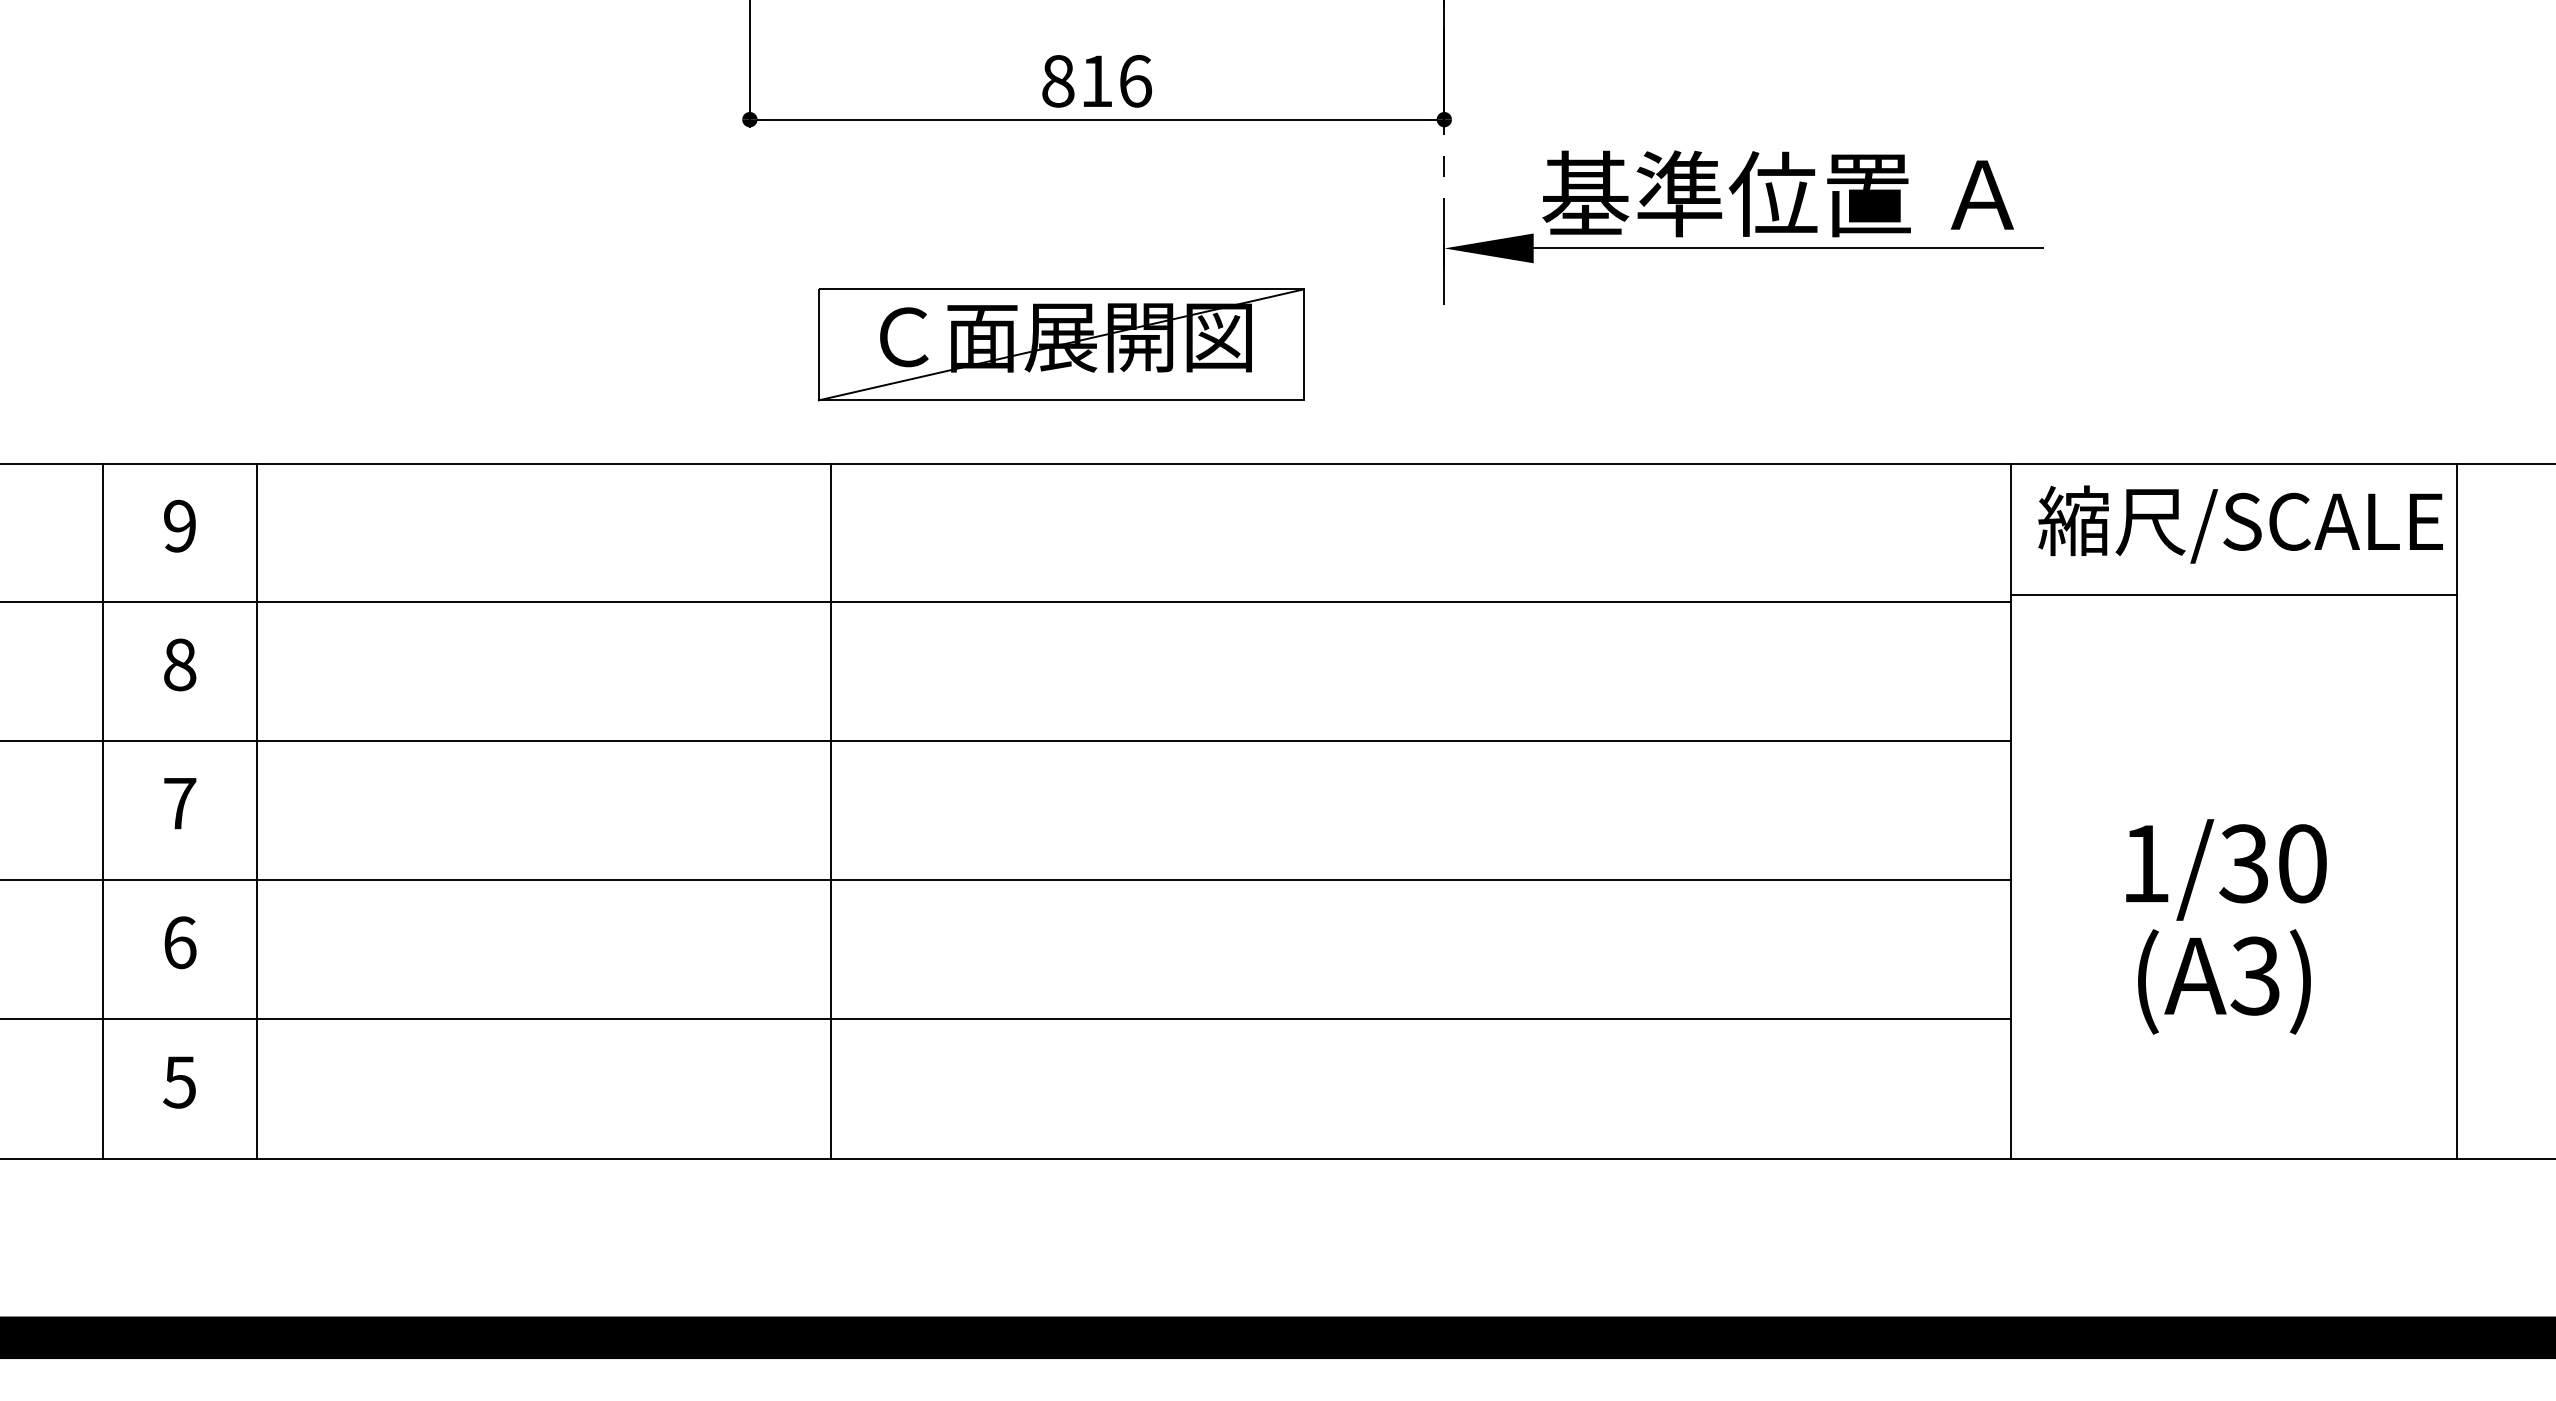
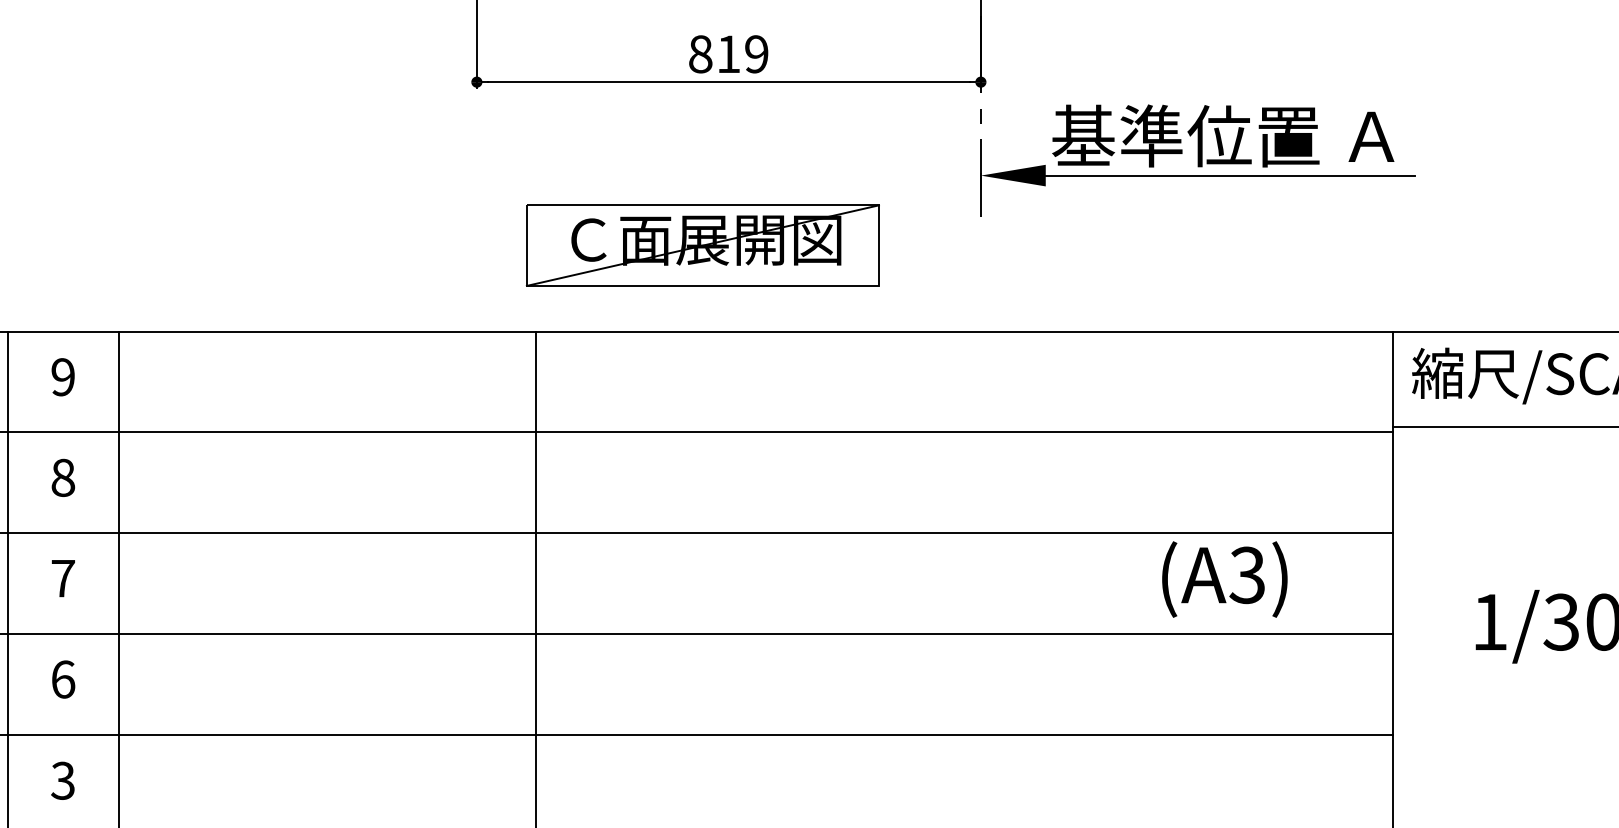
text: (1135, 81) -> (756, 54), 816 -> 819
text: (2224, 981) -> (1224, 579), moved
text: (179, 1082) -> (62, 781), 5 -> 3

